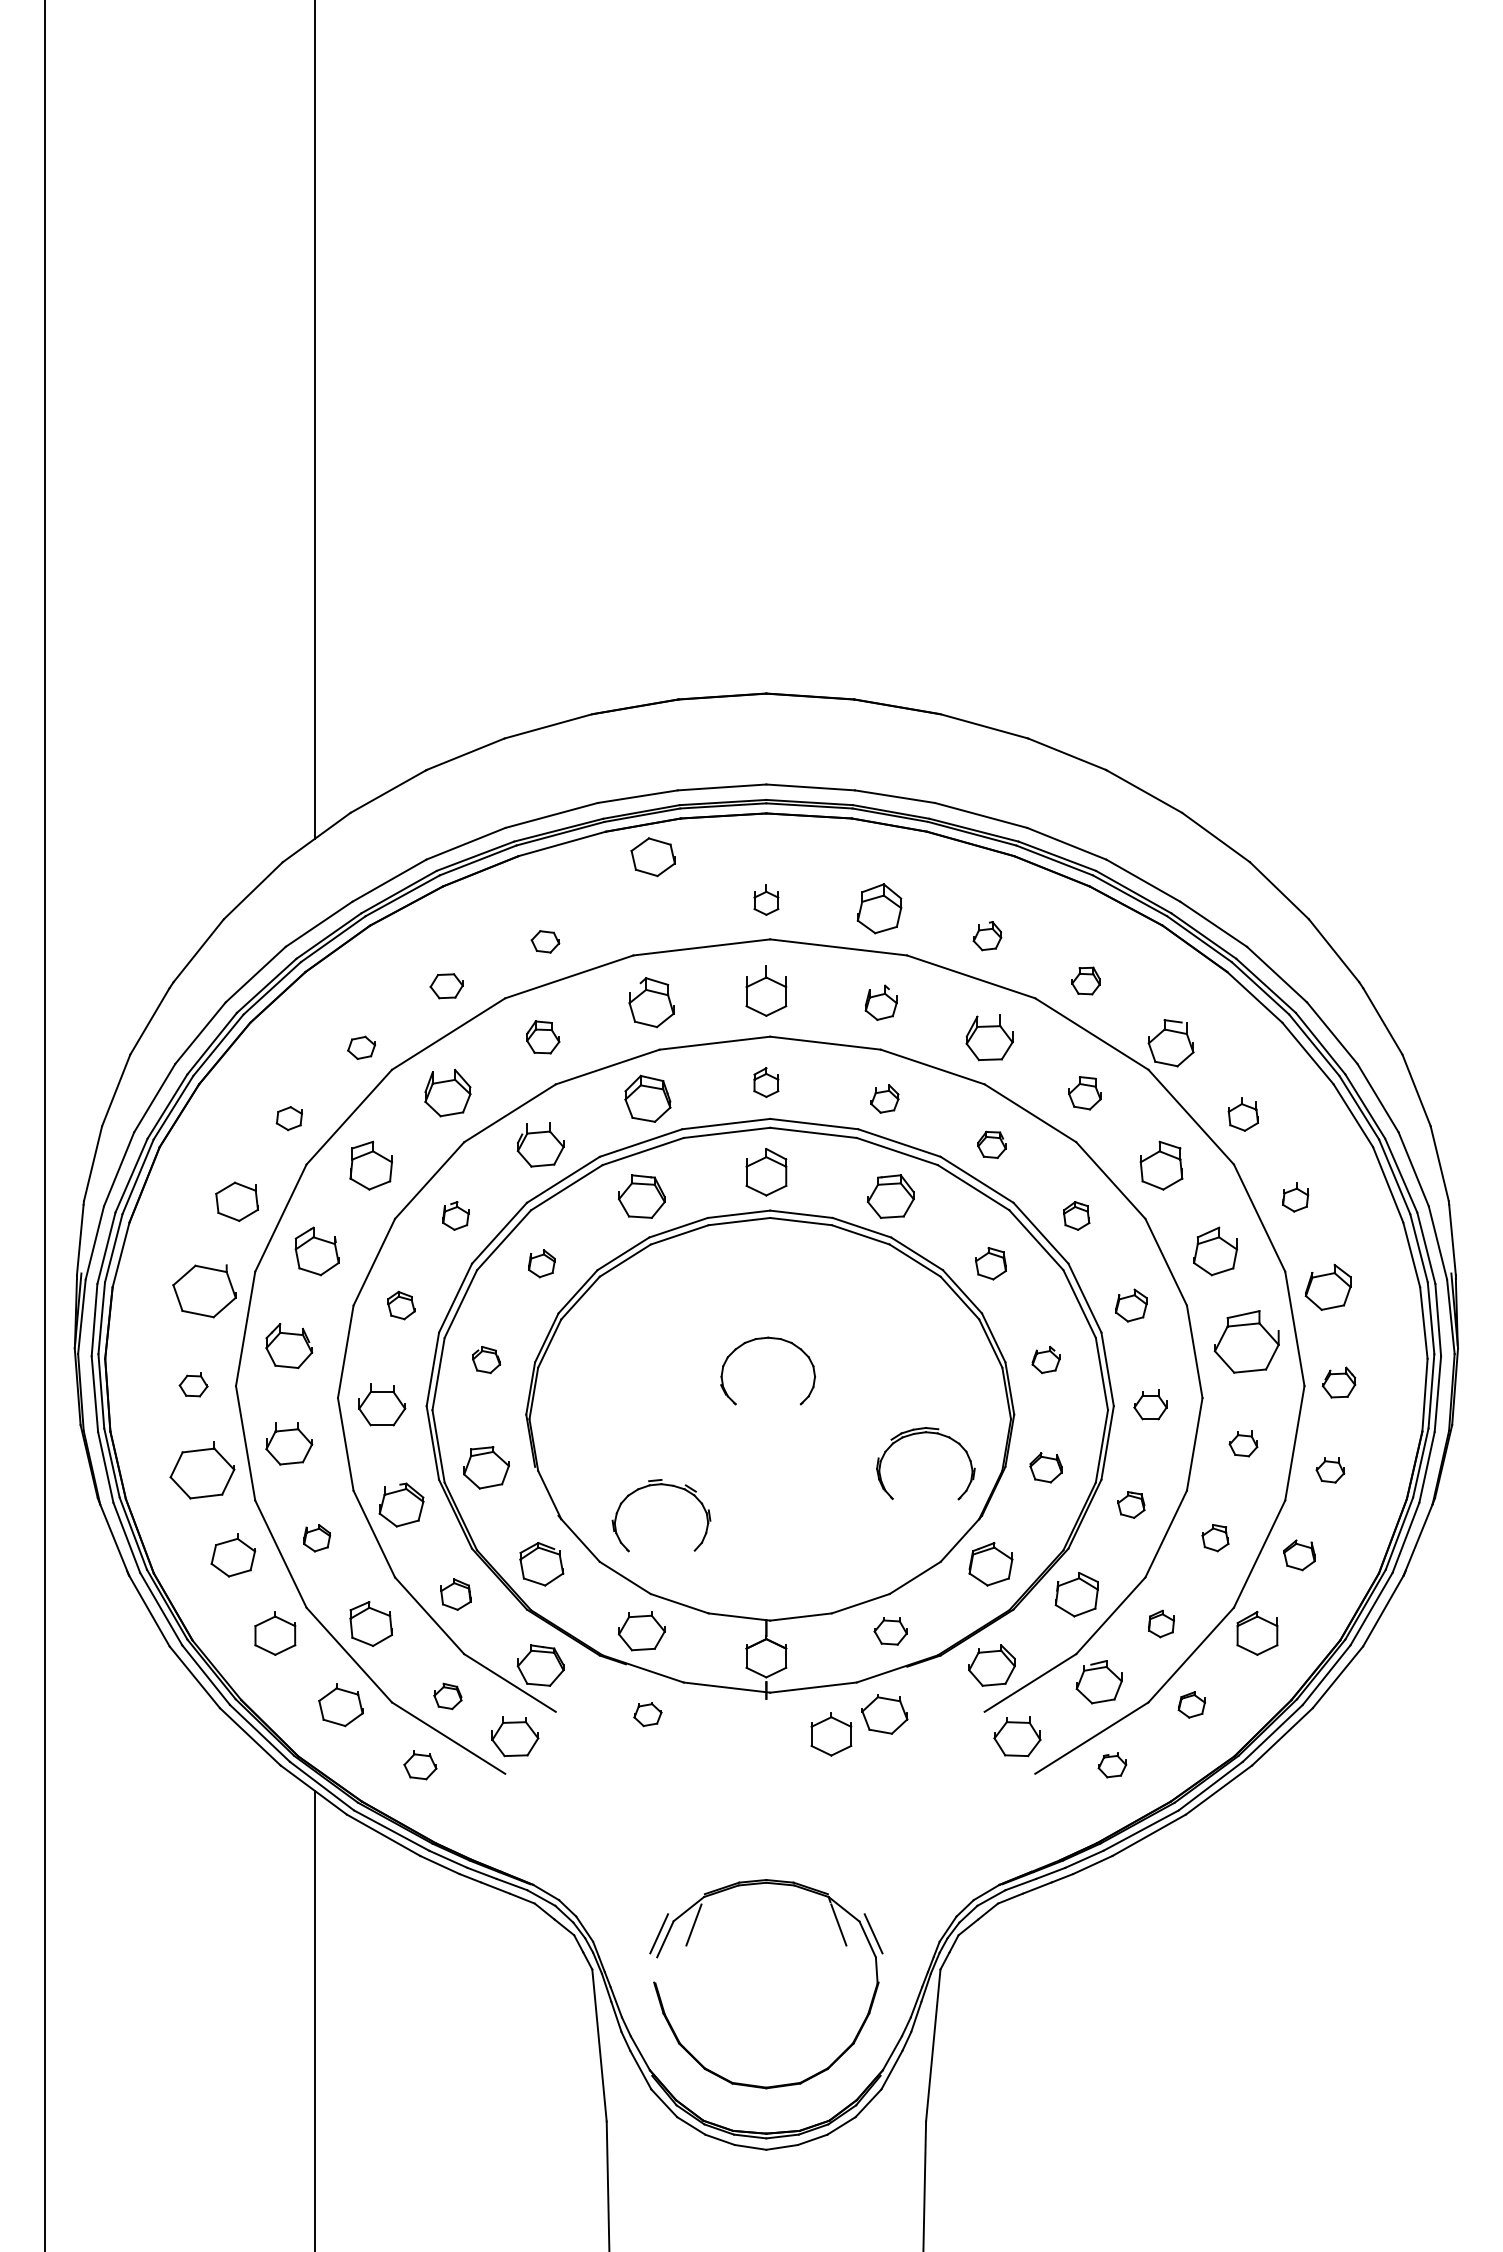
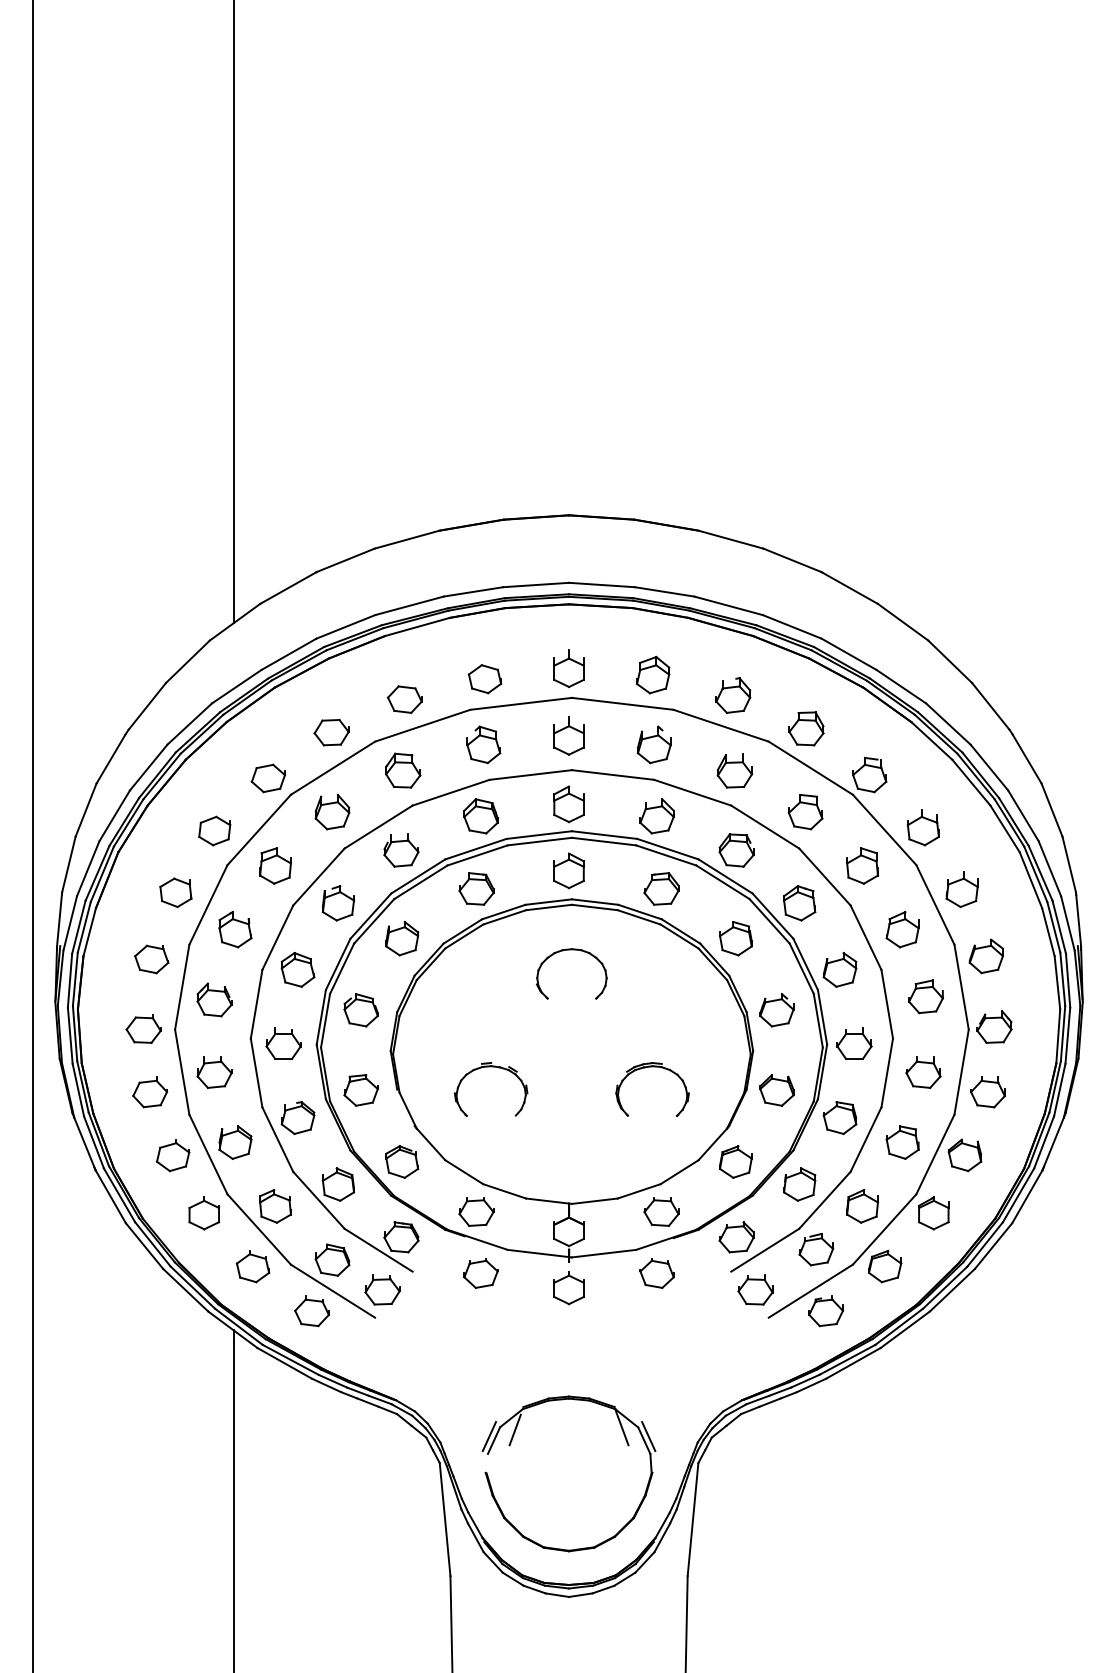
part: (652, 857) -> (484, 679), moved
part: (766, 899) -> (569, 668), size x1.67
part: (987, 935) -> (733, 694), size x1.67
part: (545, 941) -> (404, 699), size x1.67
part: (1085, 980) -> (806, 728), size x1.67
part: (446, 986) -> (331, 732), size x1.43
part: (881, 1002) -> (654, 744), size x1.43
part: (543, 1037) -> (403, 770), size x1.43
part: (361, 1047) -> (268, 778), size x1.67
part: (766, 1082) -> (569, 804), size x1.67
part: (1084, 1093) -> (805, 812), size x1.43
part: (884, 1098) -> (656, 816), size x1.67
part: (1243, 1114) -> (923, 827), size x1.43
part: (289, 1118) -> (214, 830), size x1.67
part: (991, 1144) -> (736, 850), size x1.67
part: (1295, 1197) -> (962, 889), size x1.67
part: (455, 1215) -> (338, 902), size x1.67
part: (1076, 1215) -> (799, 902), size x1.67
part: (541, 1263) -> (402, 938), size x1.67
part: (990, 1263) -> (735, 938), size x1.43
part: (204, 1291) -> (151, 959), size x0.71
part: (401, 1305) -> (298, 969), size x1.67
part: (1131, 1305) -> (840, 969), size x1.43
part: (763, 1339) -> (568, 950), moved
part: (1246, 1341) -> (925, 996), size x0.71
part: (486, 1359) -> (361, 1009), size x1.67
part: (1045, 1359) -> (776, 1009), size x1.67
part: (1338, 1382) -> (994, 1027), size x1.43
part: (193, 1384) -> (143, 1028), size x1.67
part: (1150, 1404) -> (854, 1043), size x1.43
part: (919, 1434) -> (647, 1067), moved
part: (1243, 1443) -> (923, 1072), size x1.67
part: (1045, 1467) -> (776, 1090), size x1.43
part: (202, 1470) -> (150, 1092), size x0.71
part: (1330, 1470) -> (988, 1092), size x1.67
part: (661, 1485) -> (491, 1067), moved
part: (1131, 1504) -> (840, 1117), size x1.67
part: (1215, 1537) -> (902, 1142), size x1.67
part: (316, 1538) -> (234, 1142), size x1.67
part: (1299, 1555) -> (965, 1155), size x1.43
part: (455, 1594) -> (338, 1184), size x1.43
part: (1161, 1623) -> (862, 1206), size x1.67
part: (890, 1631) -> (661, 1211), size x1.43
part: (447, 1696) -> (332, 1260), size x1.67
part: (1191, 1704) -> (884, 1266), size x1.67
part: (647, 1714) -> (480, 1273), size x1.67
part: (831, 1734) -> (569, 1288), moved
part: (420, 1765) -> (312, 1311), size x1.43
part: (1112, 1765) -> (826, 1311), size x1.67

